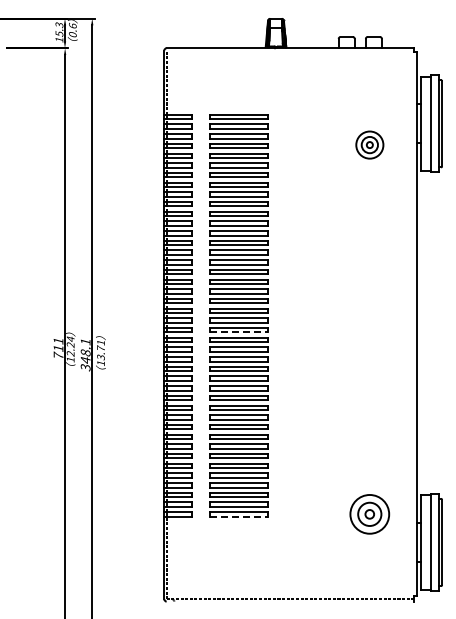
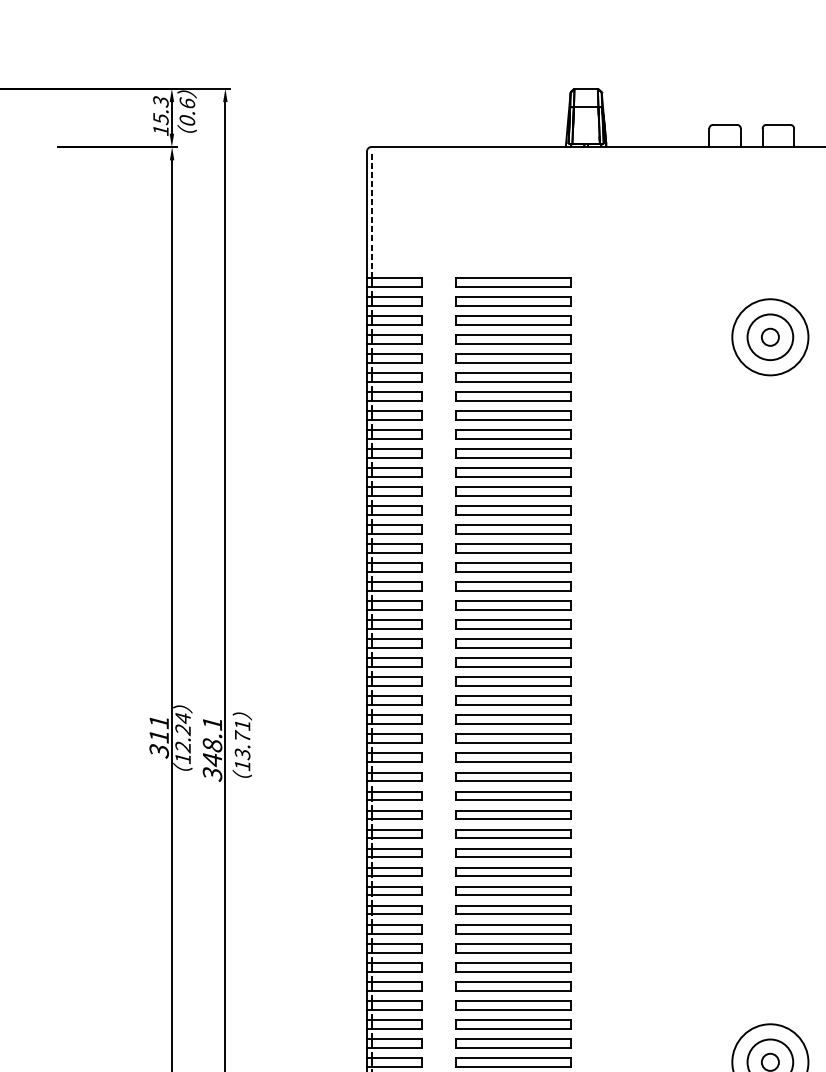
part: (369, 144) -> (769, 336), size x1.43
line: (239, 332) -> (514, 705), dashed -> solid
text: (58, 355) -> (159, 750), 711 -> 311
line: (239, 516) -> (514, 1066), dashed -> solid

